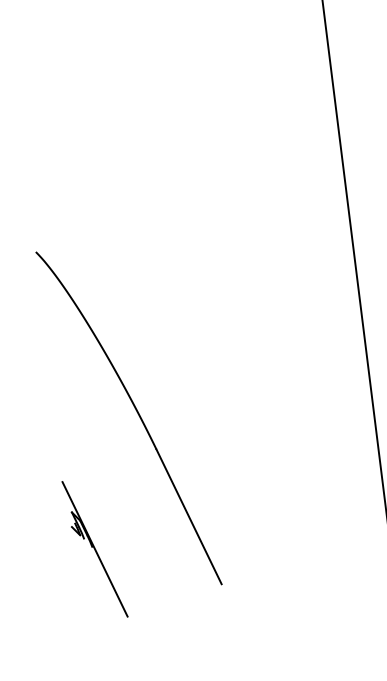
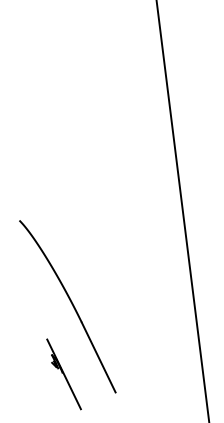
part: (93, 549) -> (63, 374), moved

